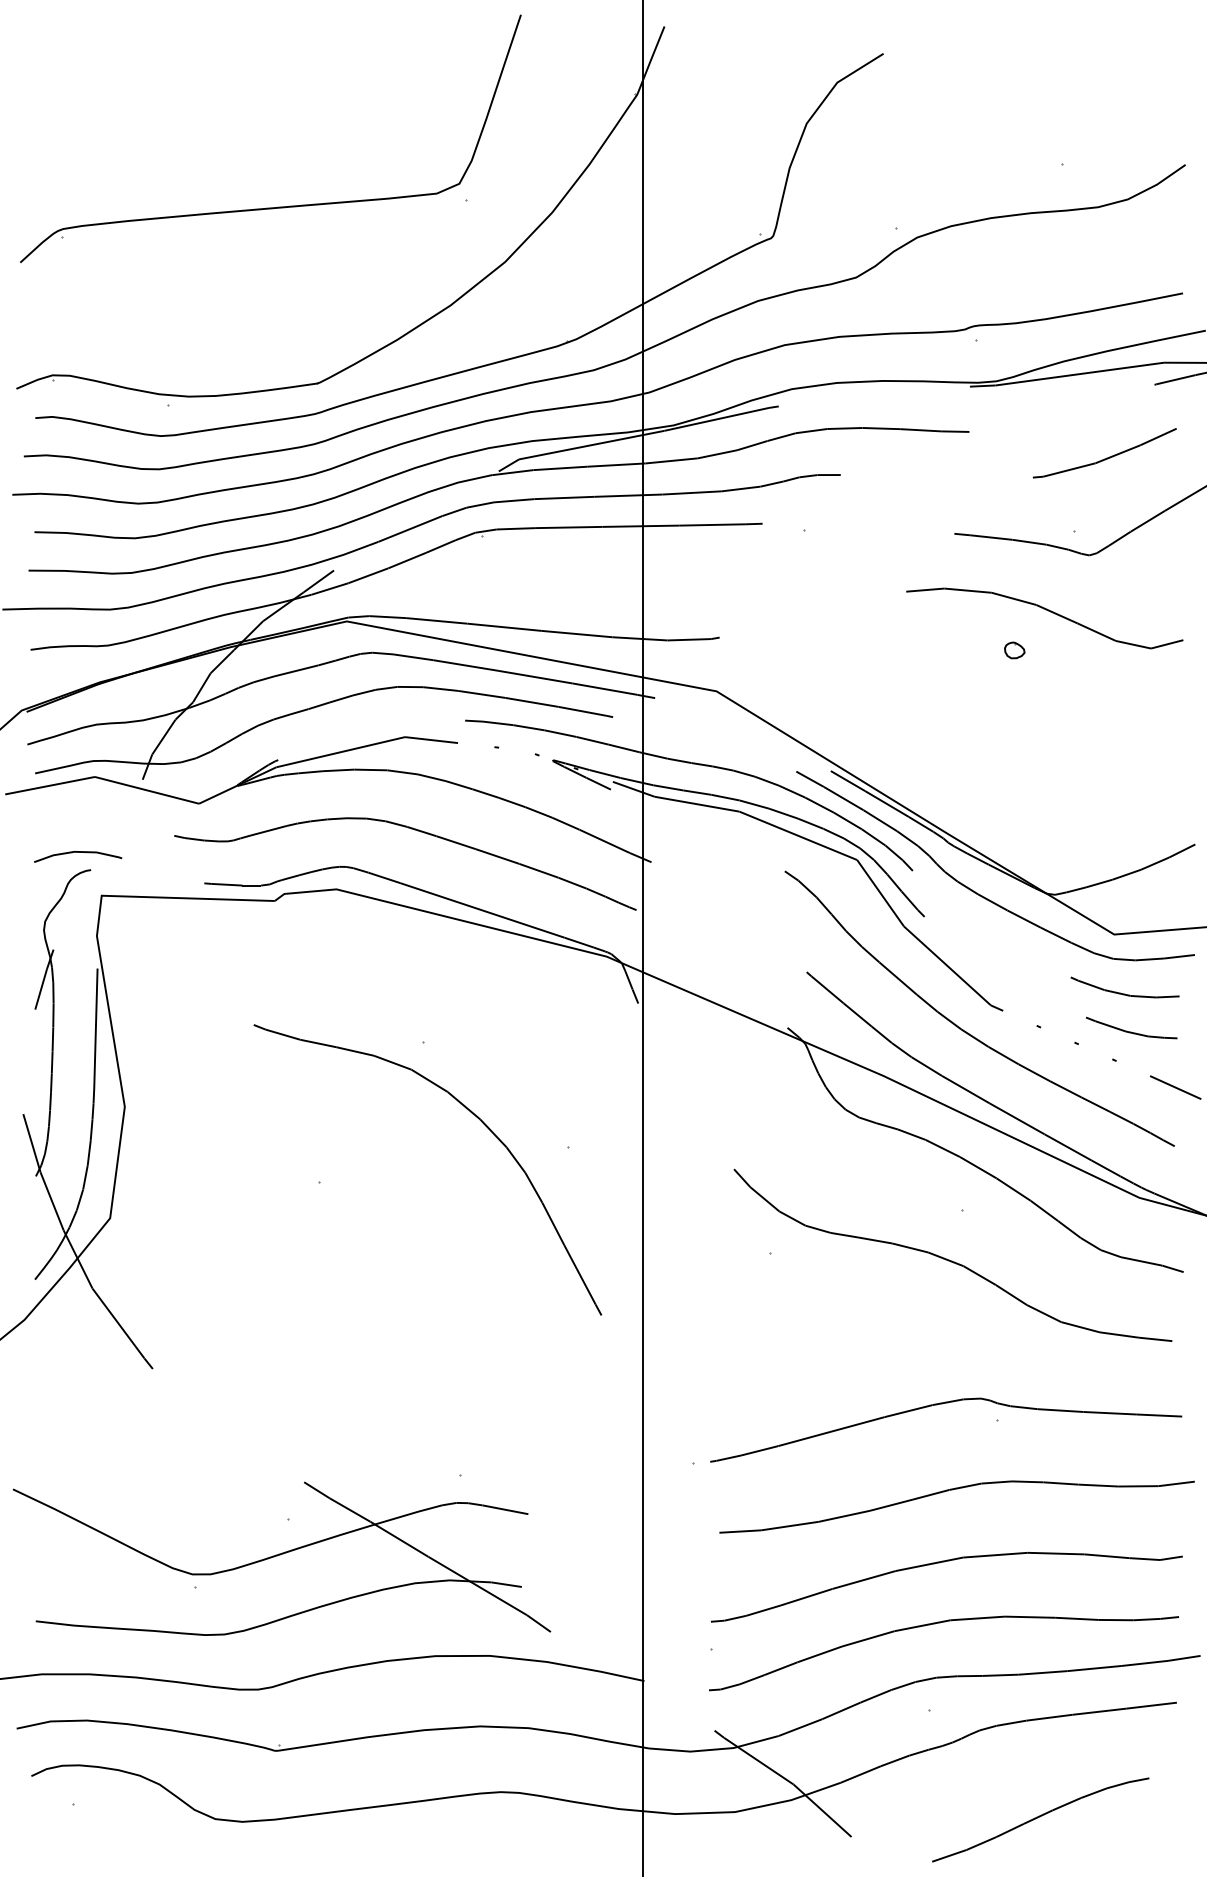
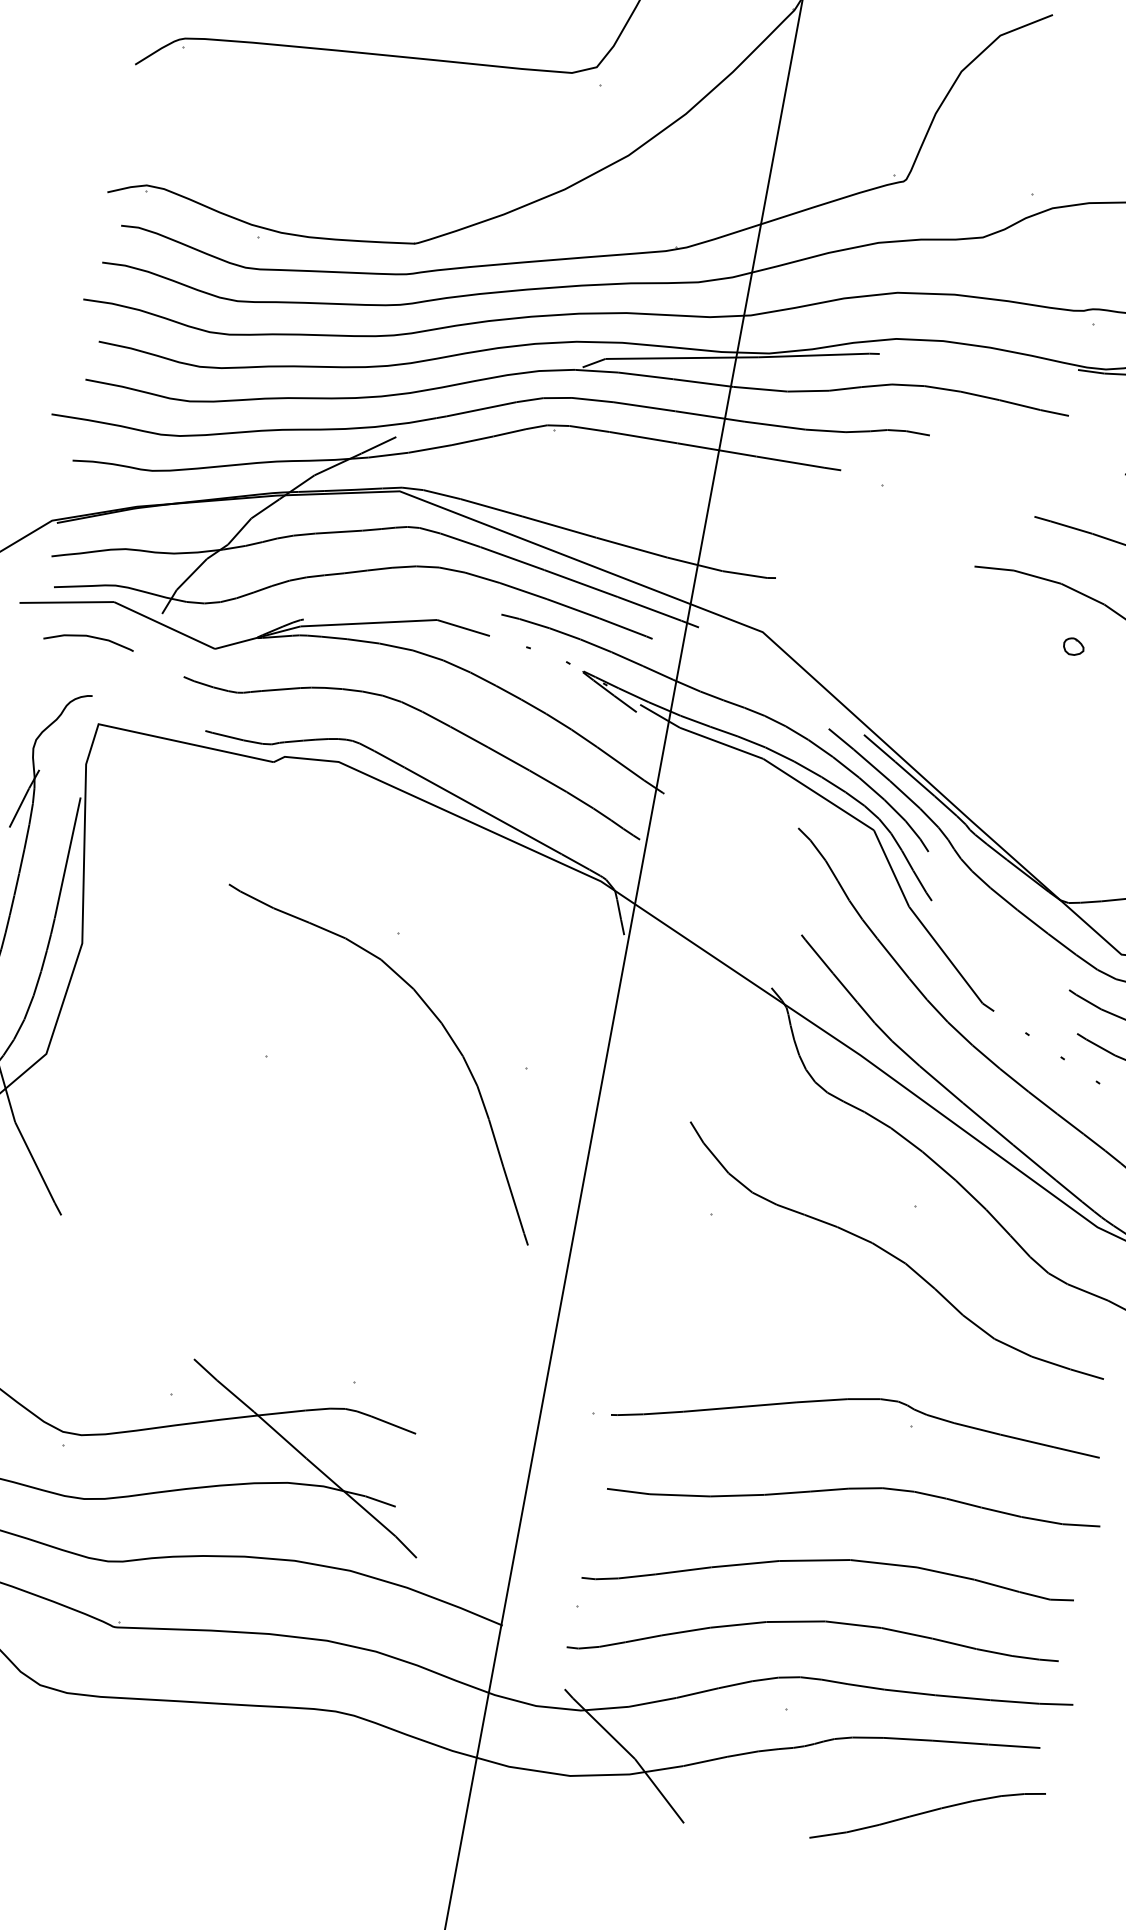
curve: (78, 852) -> (90, 637), moved
curve: (1040, 1817) -> (927, 1813), moved

